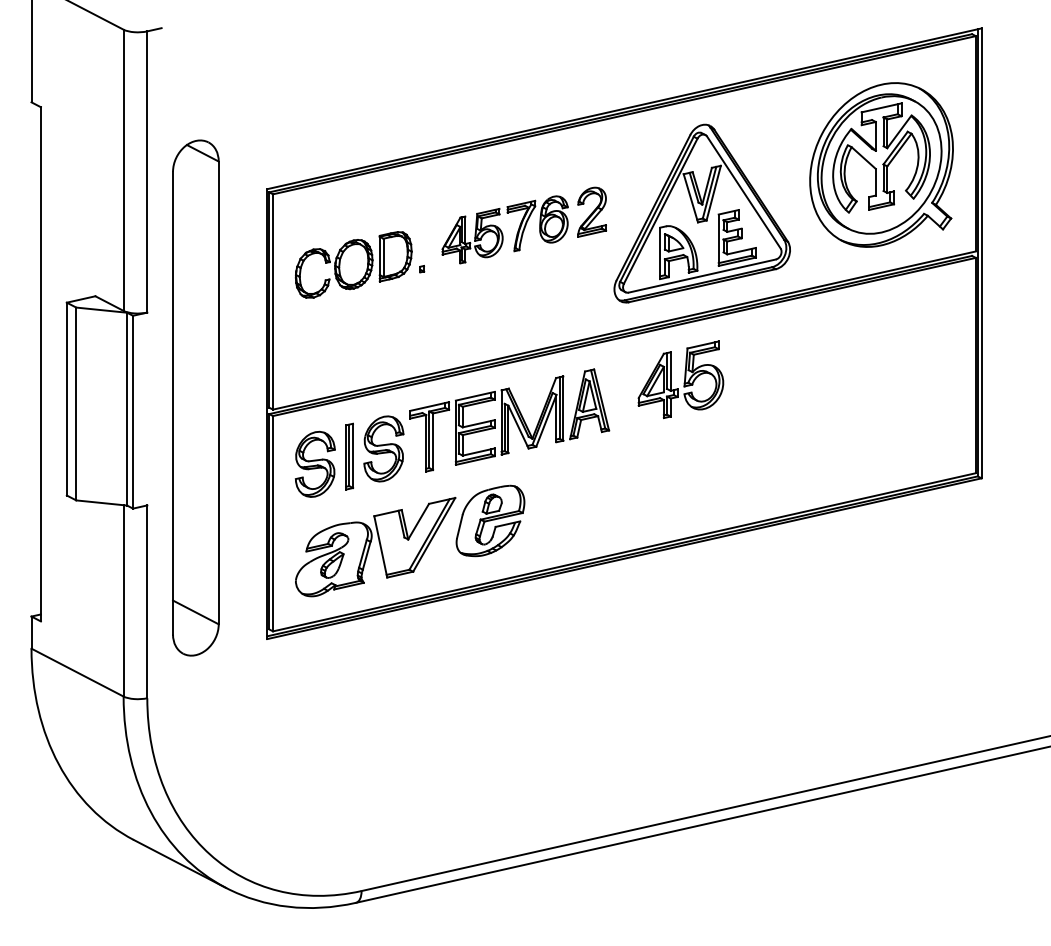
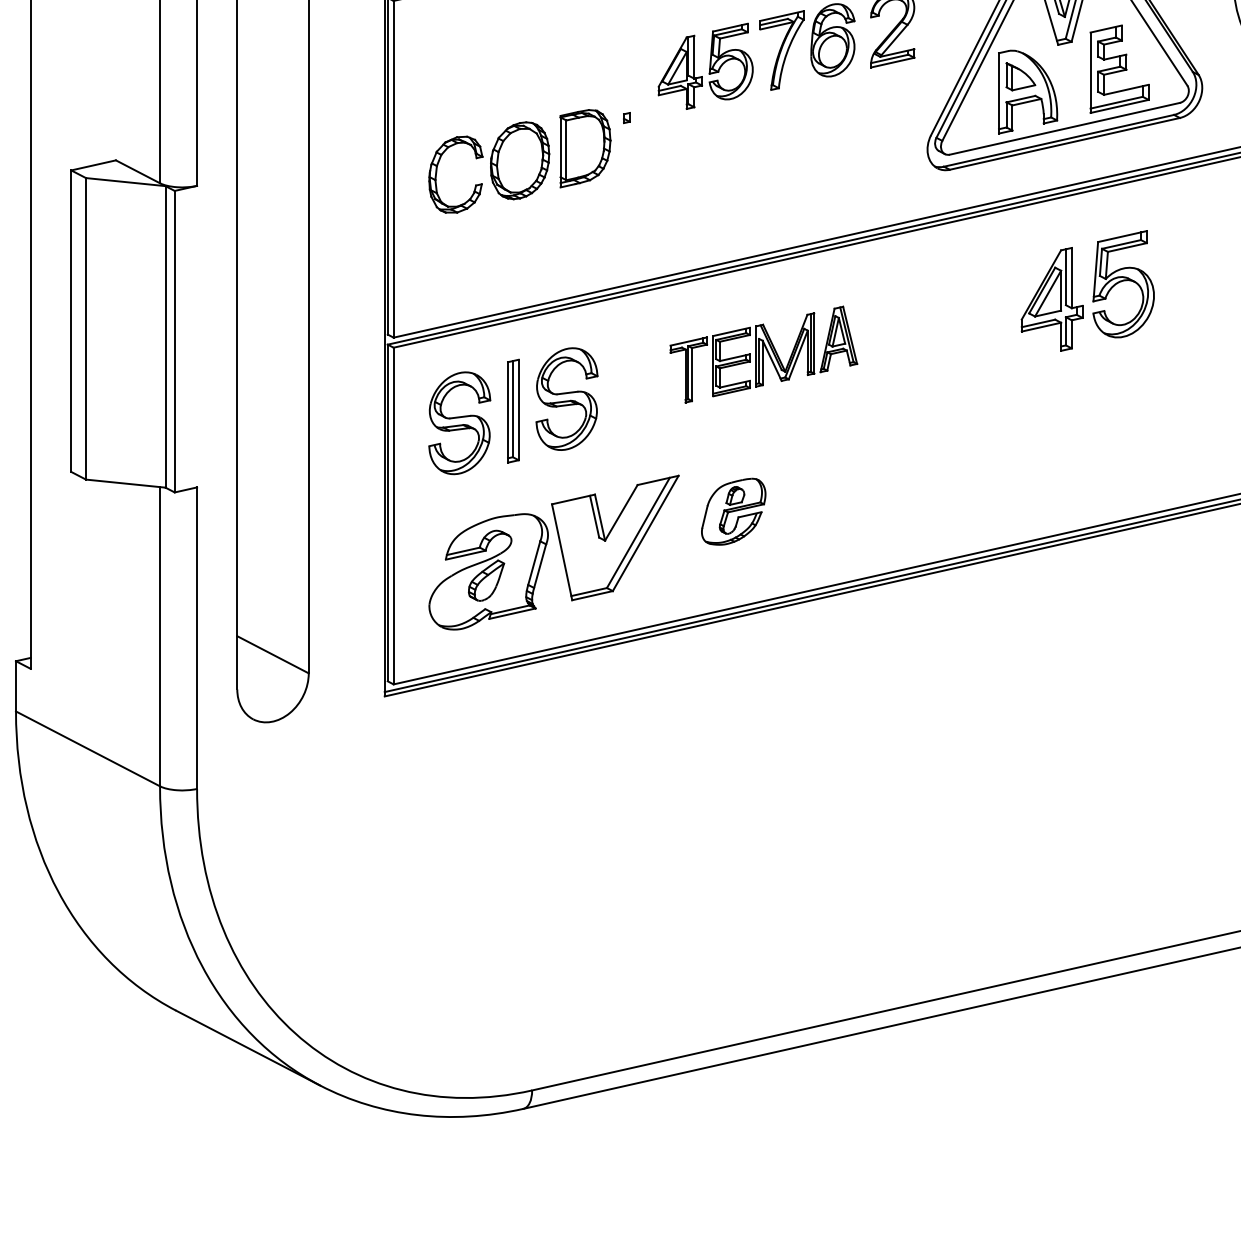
part: (353, 264) -> (519, 160), moved
part: (680, 379) -> (1087, 290), moved
part: (509, 420) -> (763, 354), size x0.6
part: (490, 520) -> (733, 511), size x0.6

